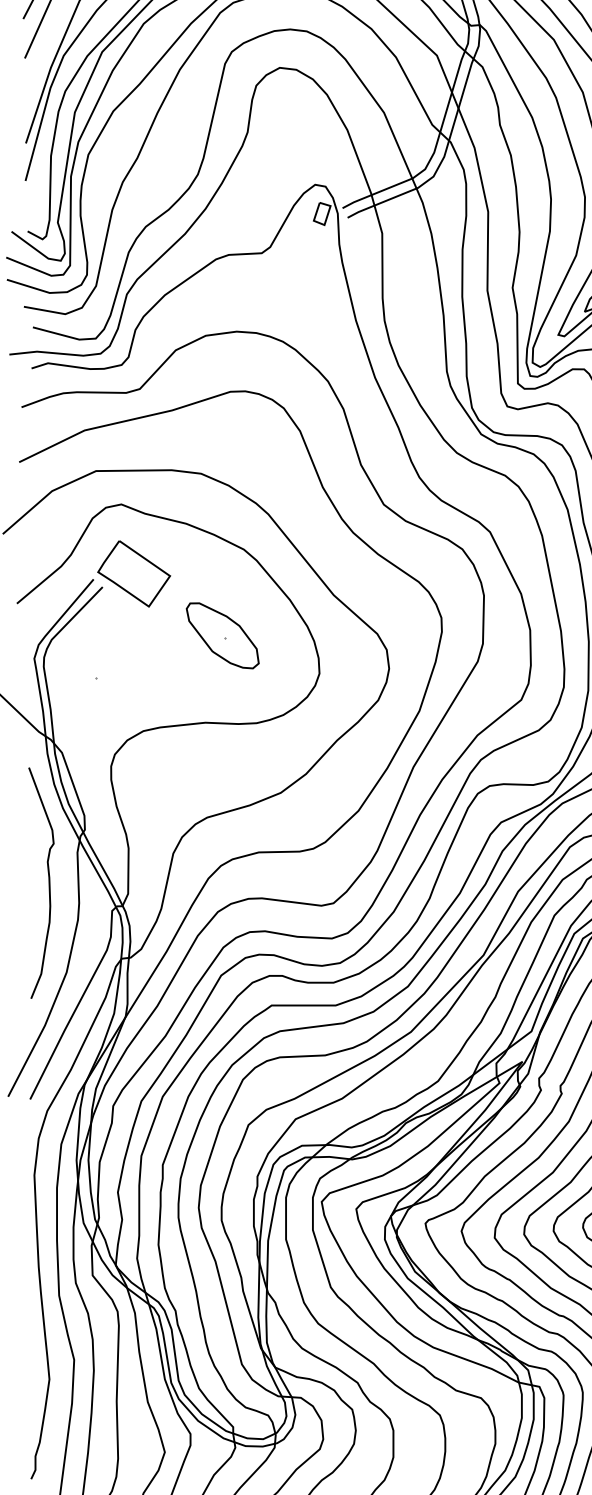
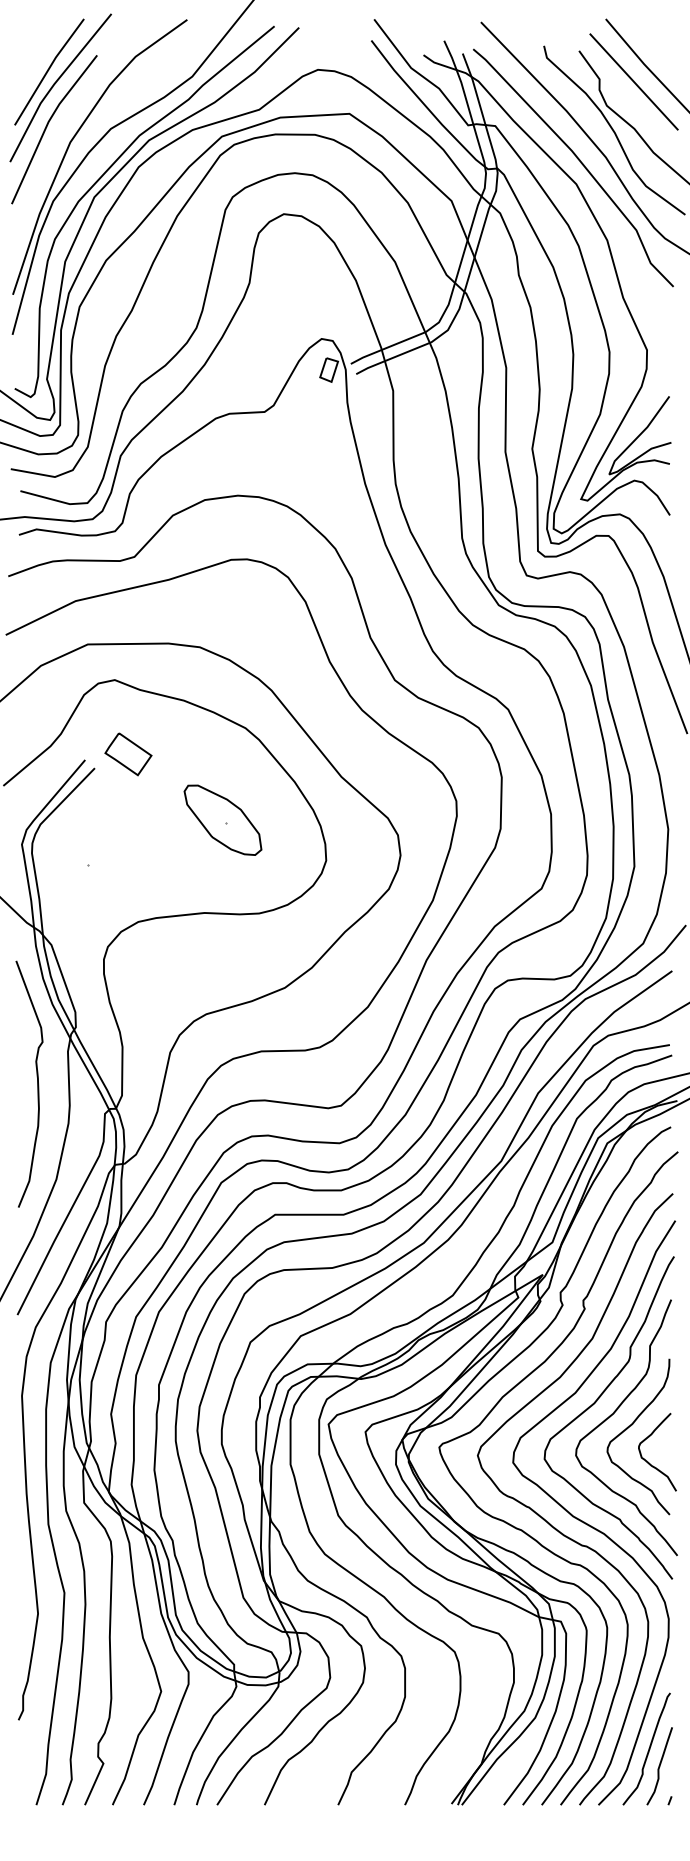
part: (134, 574) -> (128, 754), size x0.6

